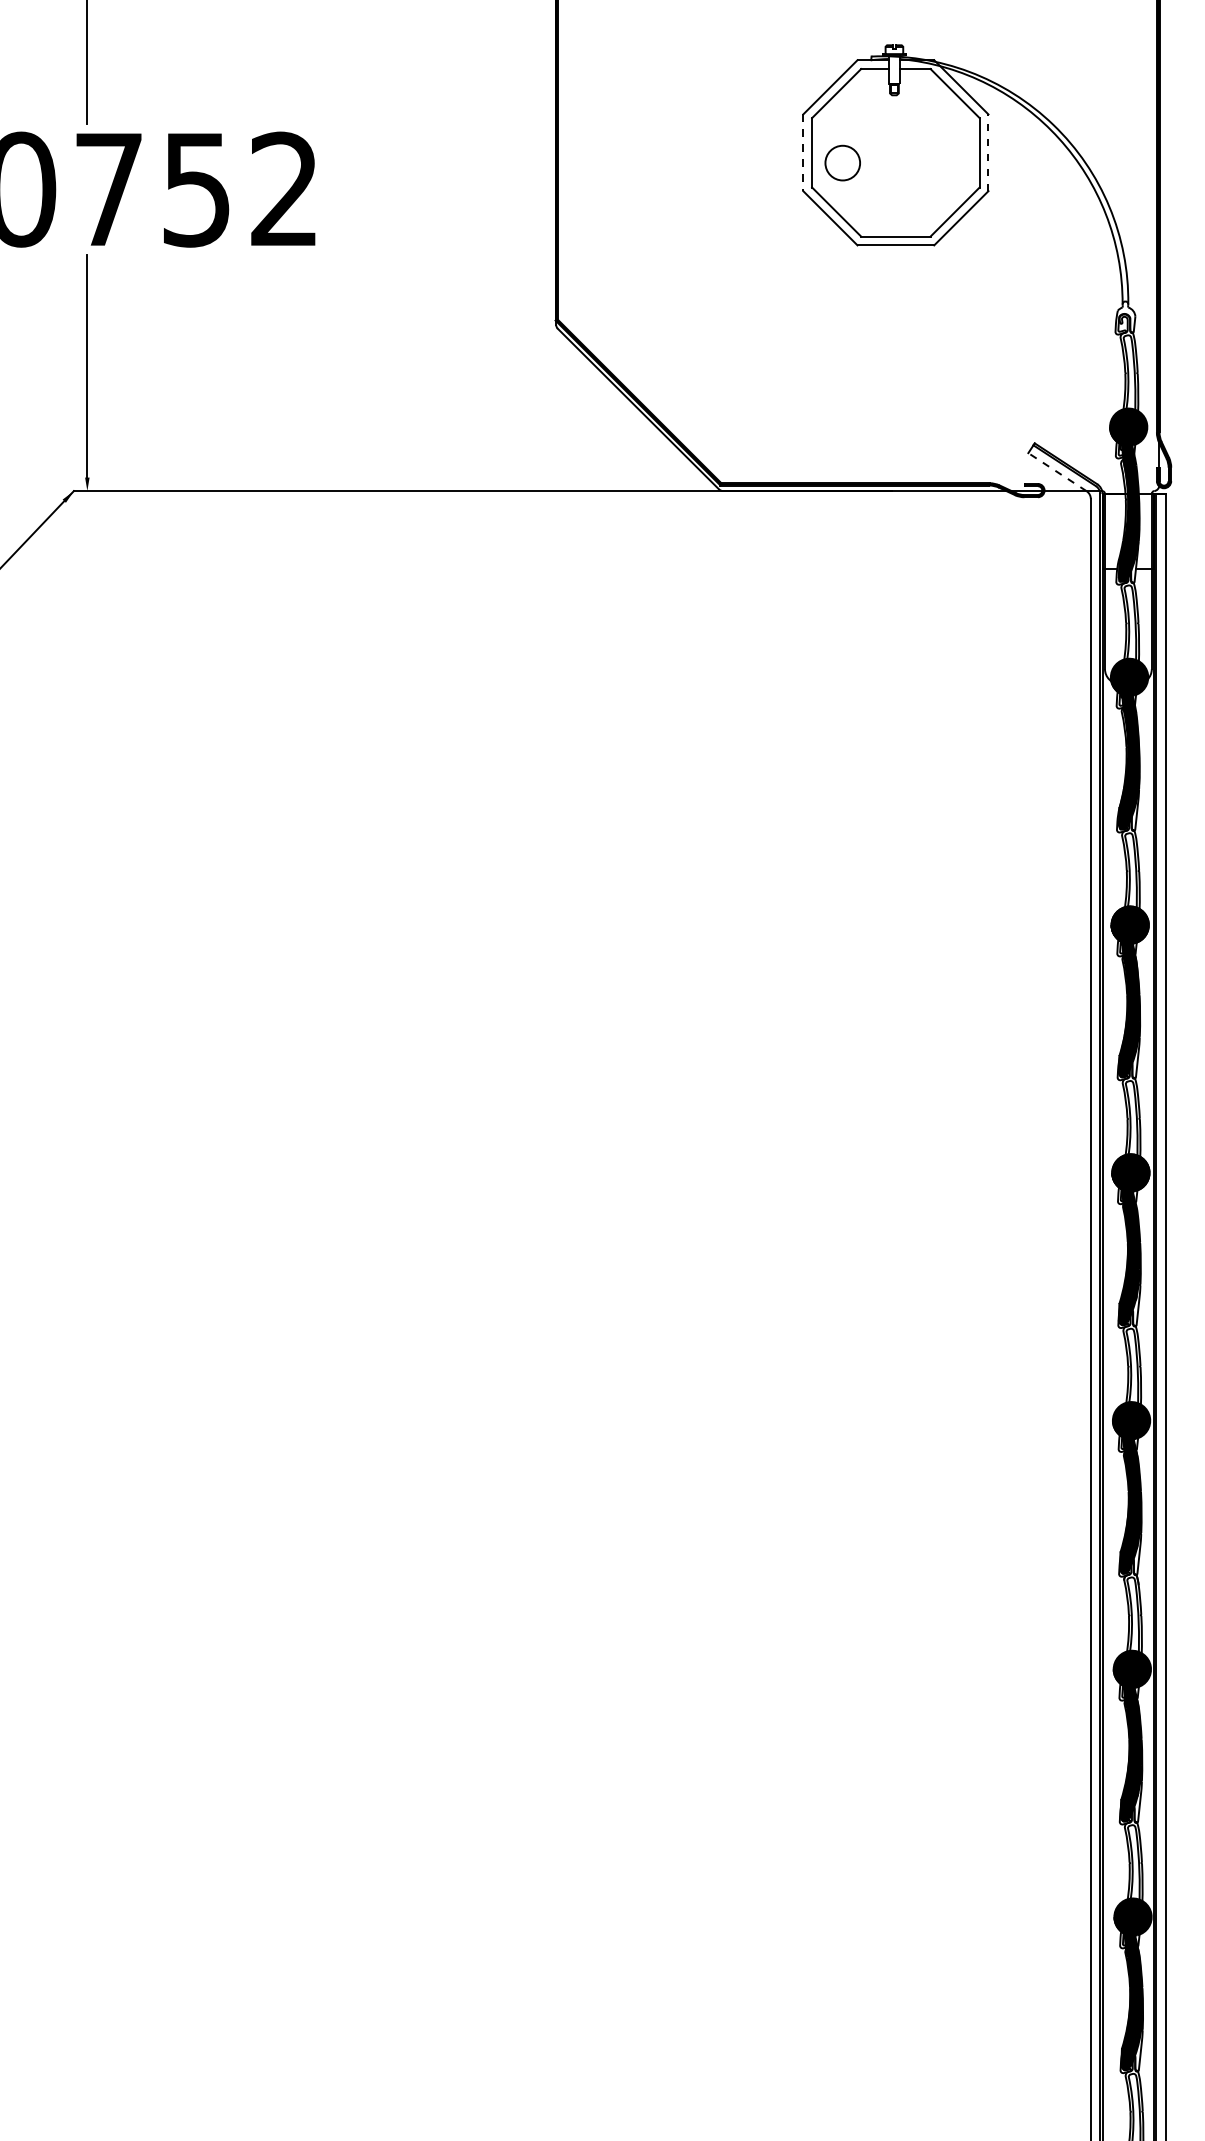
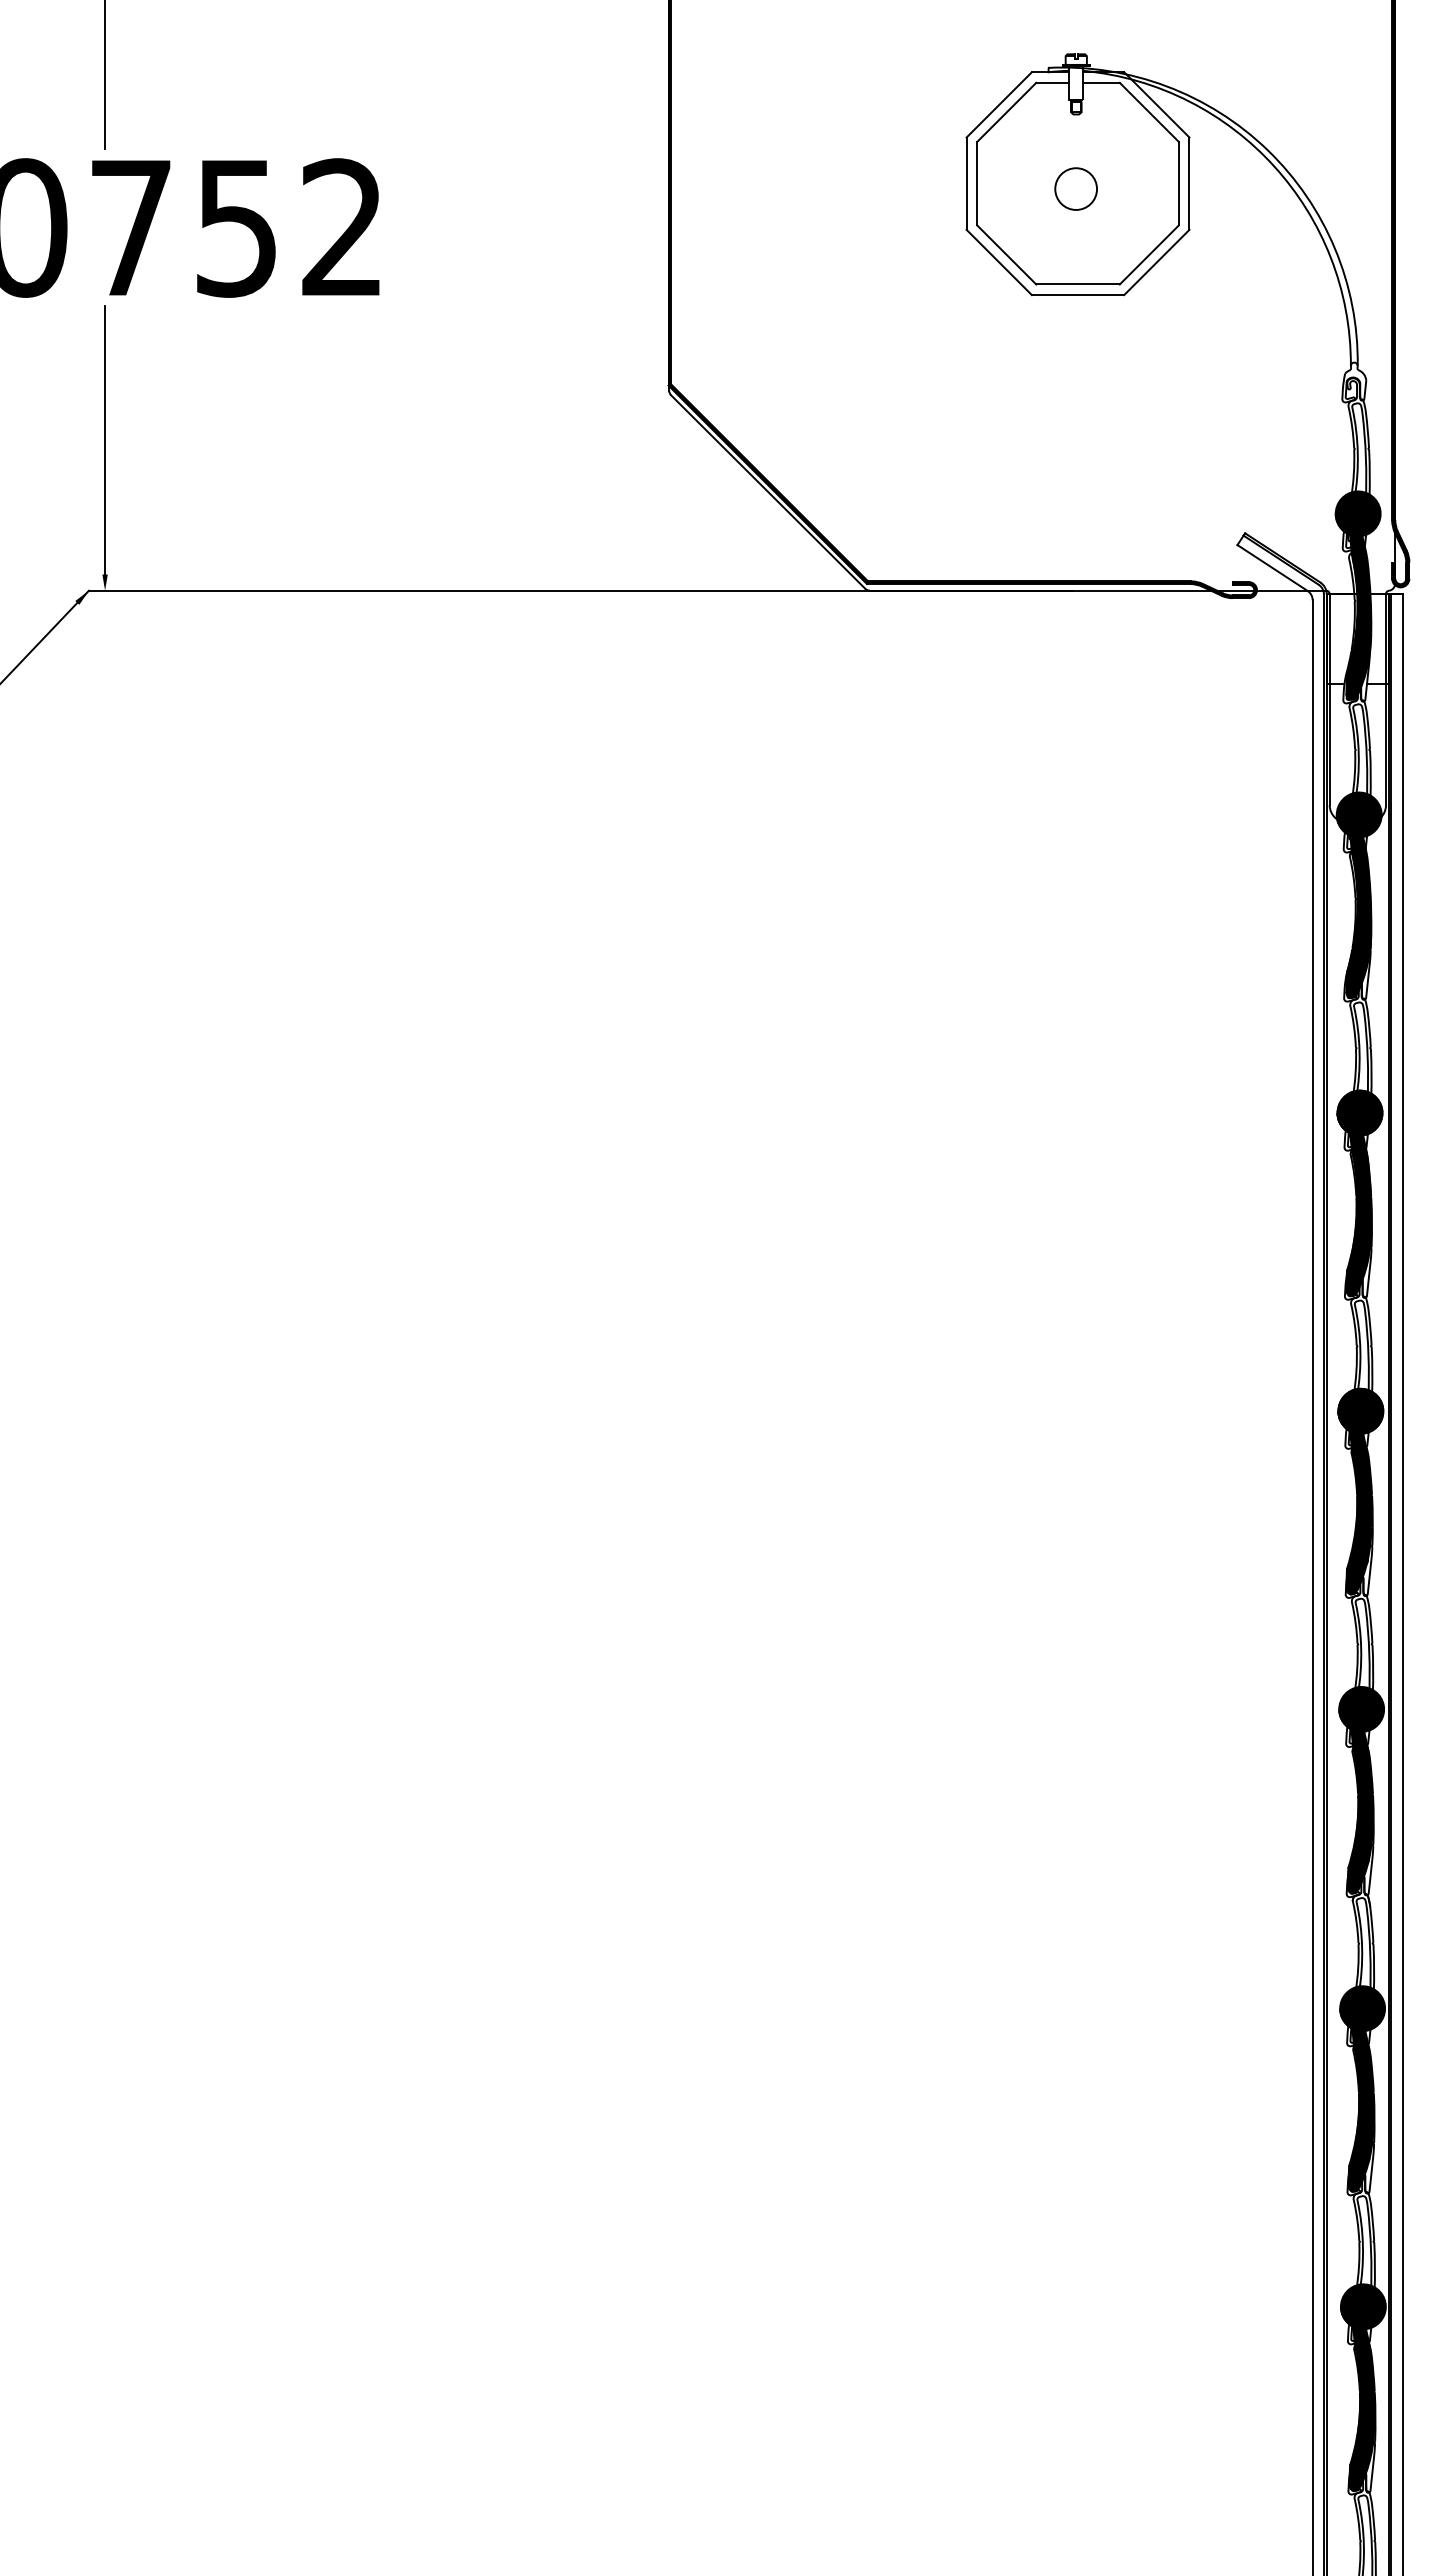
line: (988, 152) -> (1189, 183), dashed -> solid
line: (803, 153) -> (966, 184), dashed -> solid
circle: (842, 162) -> (1075, 188), moved
line: (1057, 471) -> (1272, 567), dashed -> solid

